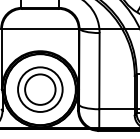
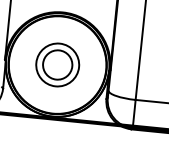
part: (40, 89) -> (57, 64), size x0.7

